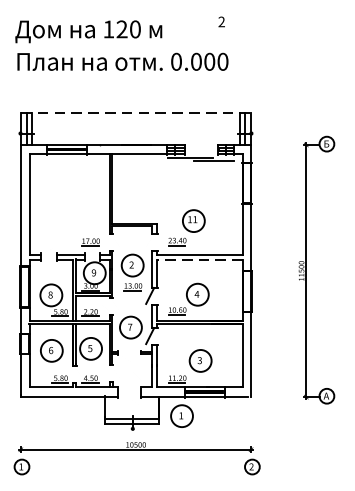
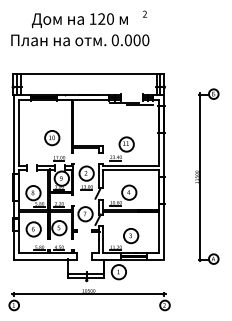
text: (88, 31) -> (79, 20), moved
line: (137, 112) -> (89, 73), dashed -> solid
part: (80, 211) -> (52, 138), added
line: (199, 260) -> (130, 170), dashed -> solid

